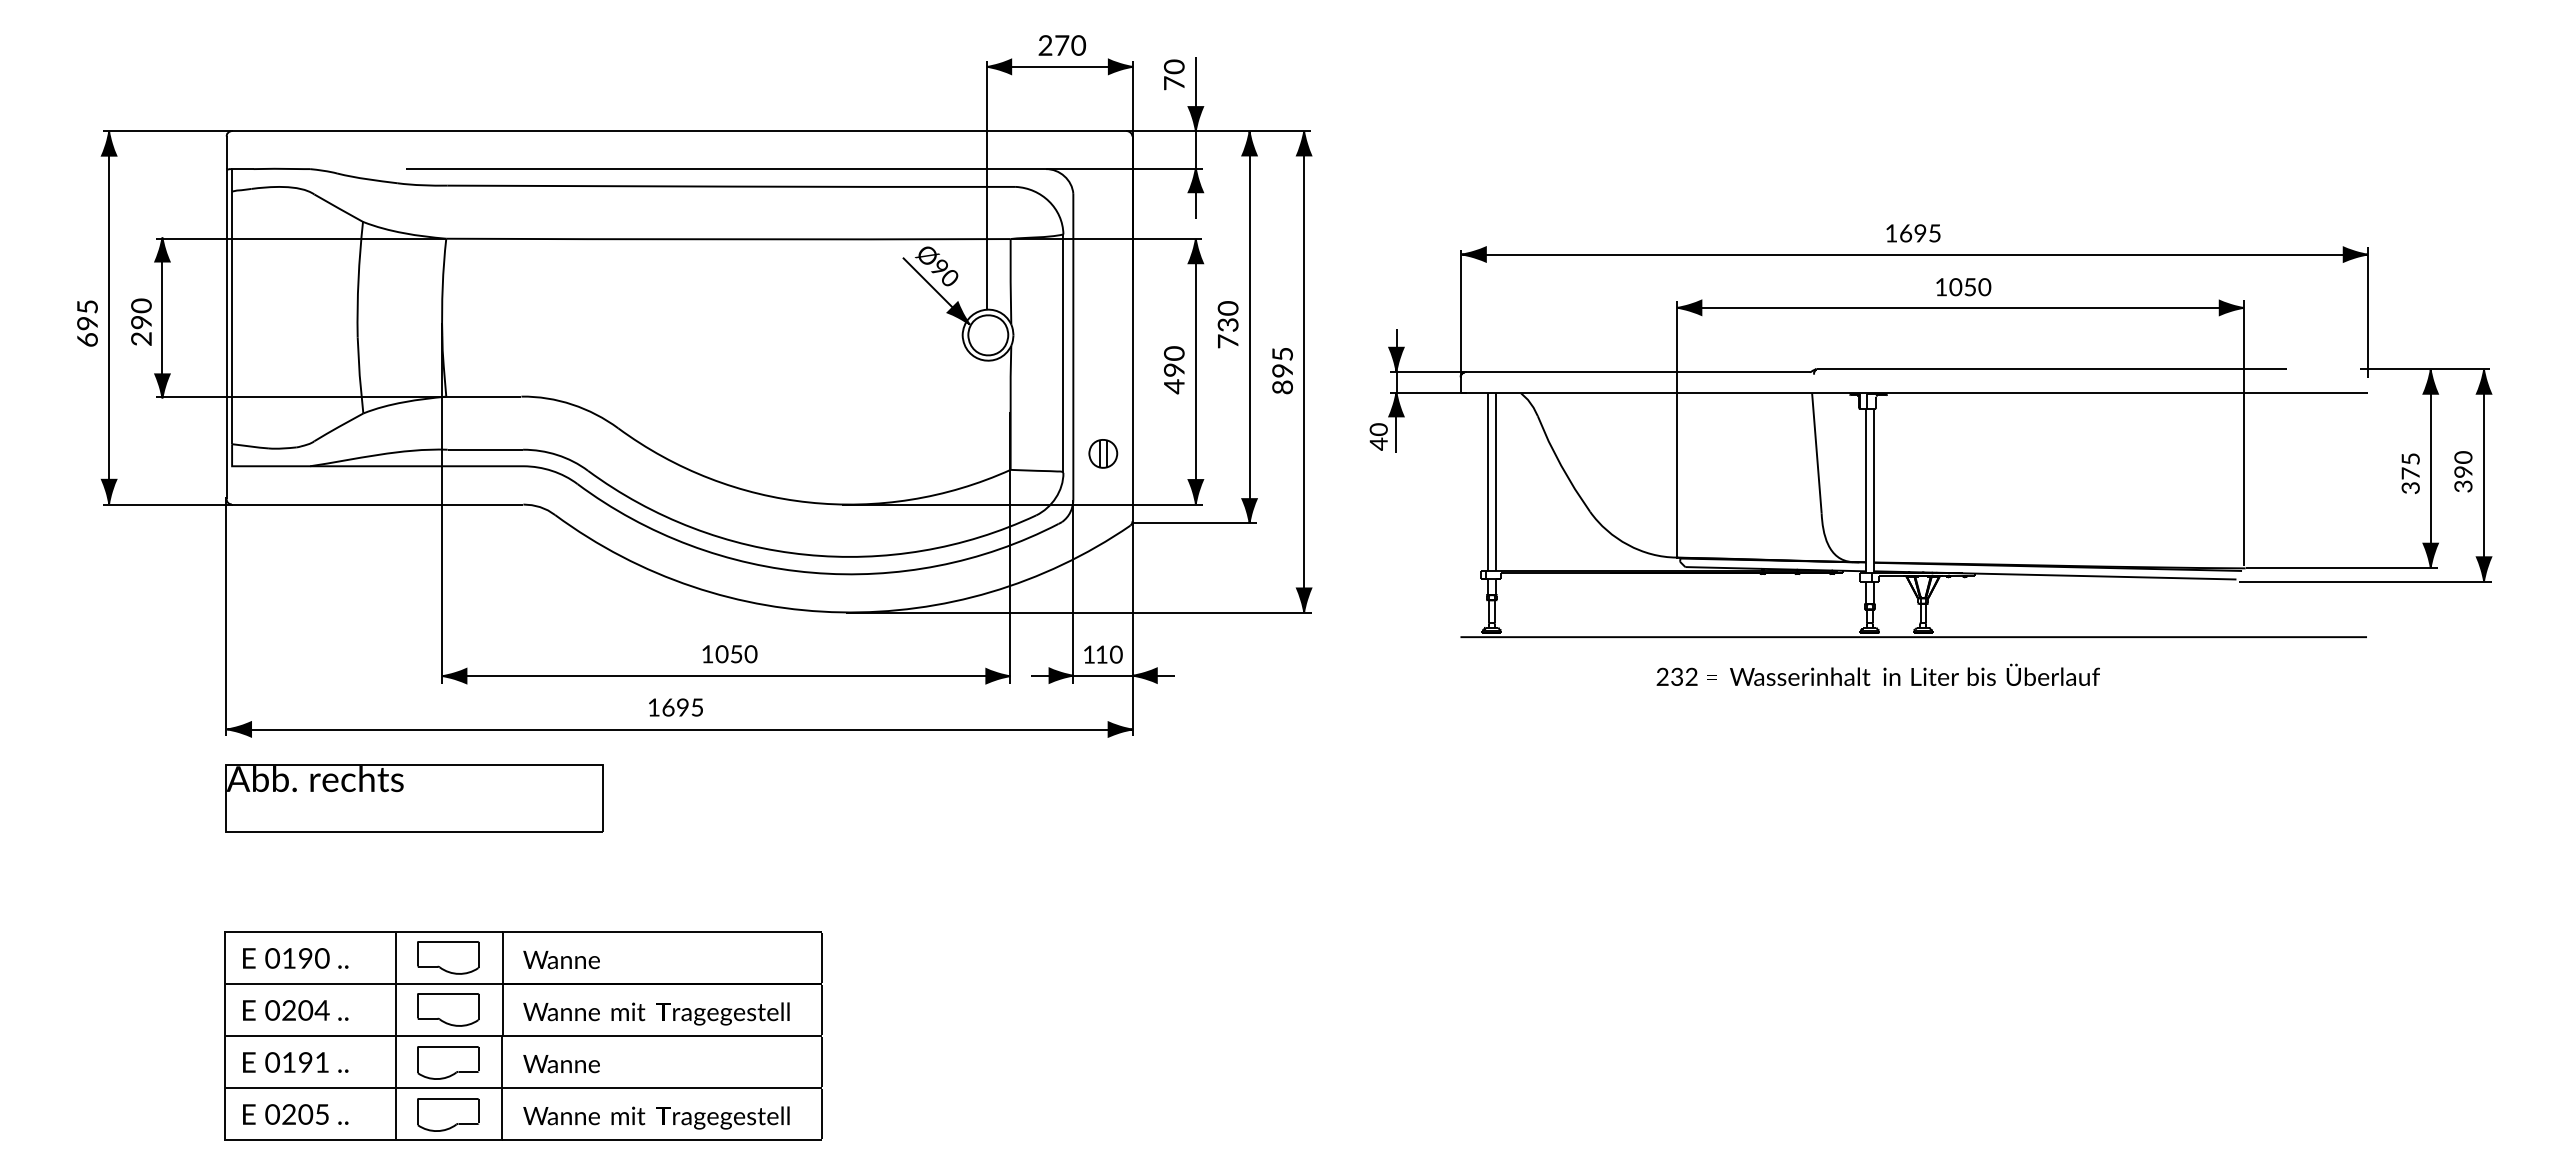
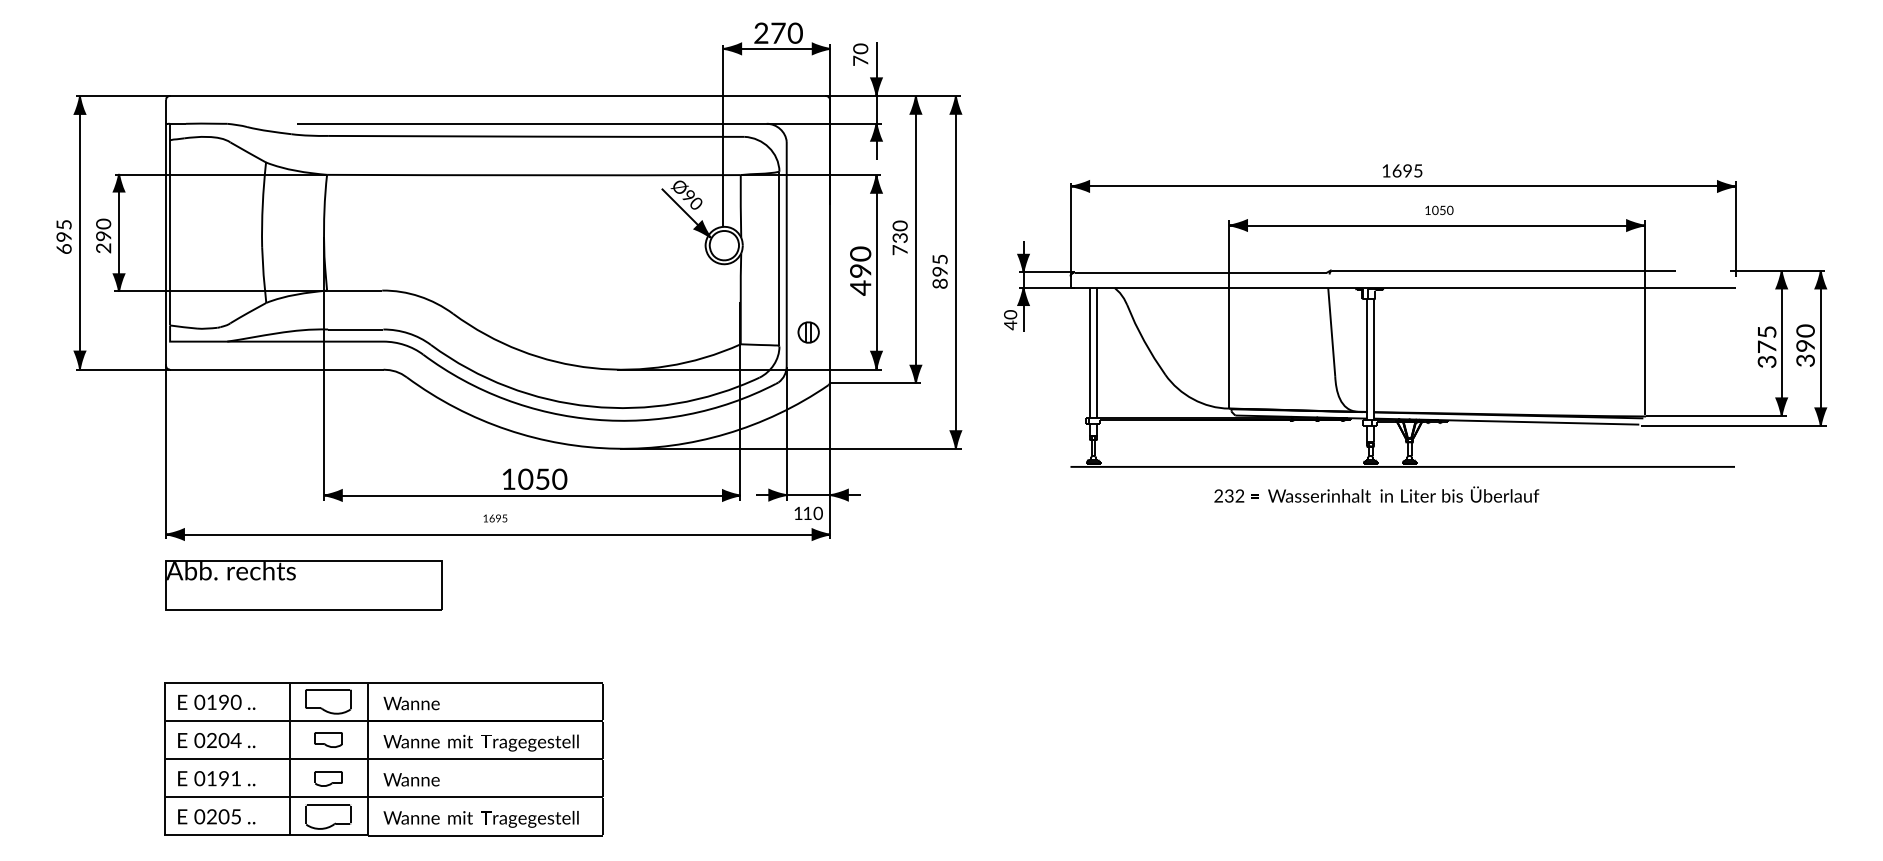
part: (1062, 45) -> (778, 33), size x1.4
part: (1963, 287) -> (1439, 210), size x0.7
part: (1174, 370) -> (860, 271), size x1.4
part: (2463, 471) -> (1805, 345), size x1.4
part: (2410, 473) -> (1766, 346), size x1.4
part: (729, 654) -> (534, 479), size x1.6
part: (1103, 654) -> (808, 513), moved
part: (675, 707) -> (495, 518), size x0.6
part: (448, 1009) -> (328, 739), size x0.6
part: (448, 1062) -> (328, 778), size x0.6

